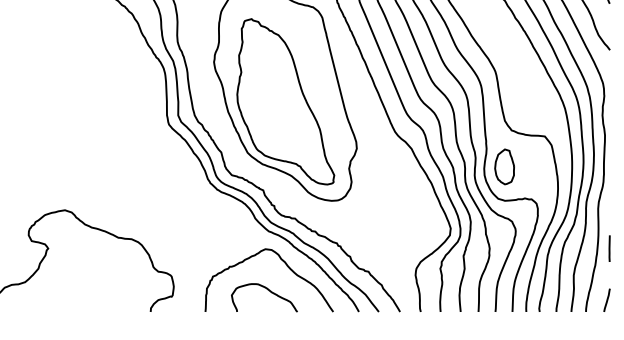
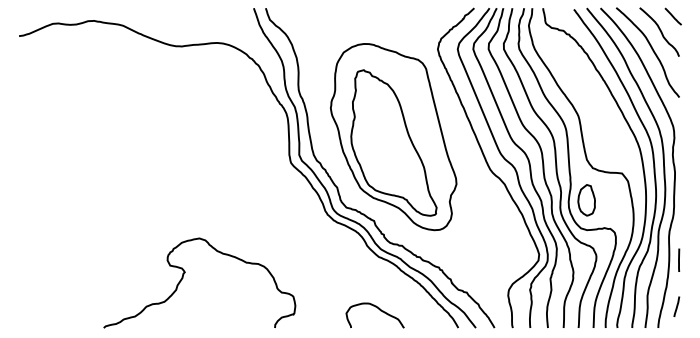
line: (610, 247) -> (679, 259), moved
curve: (285, 264) -> (393, 286), removed
line: (606, 300) -> (676, 306), moved

